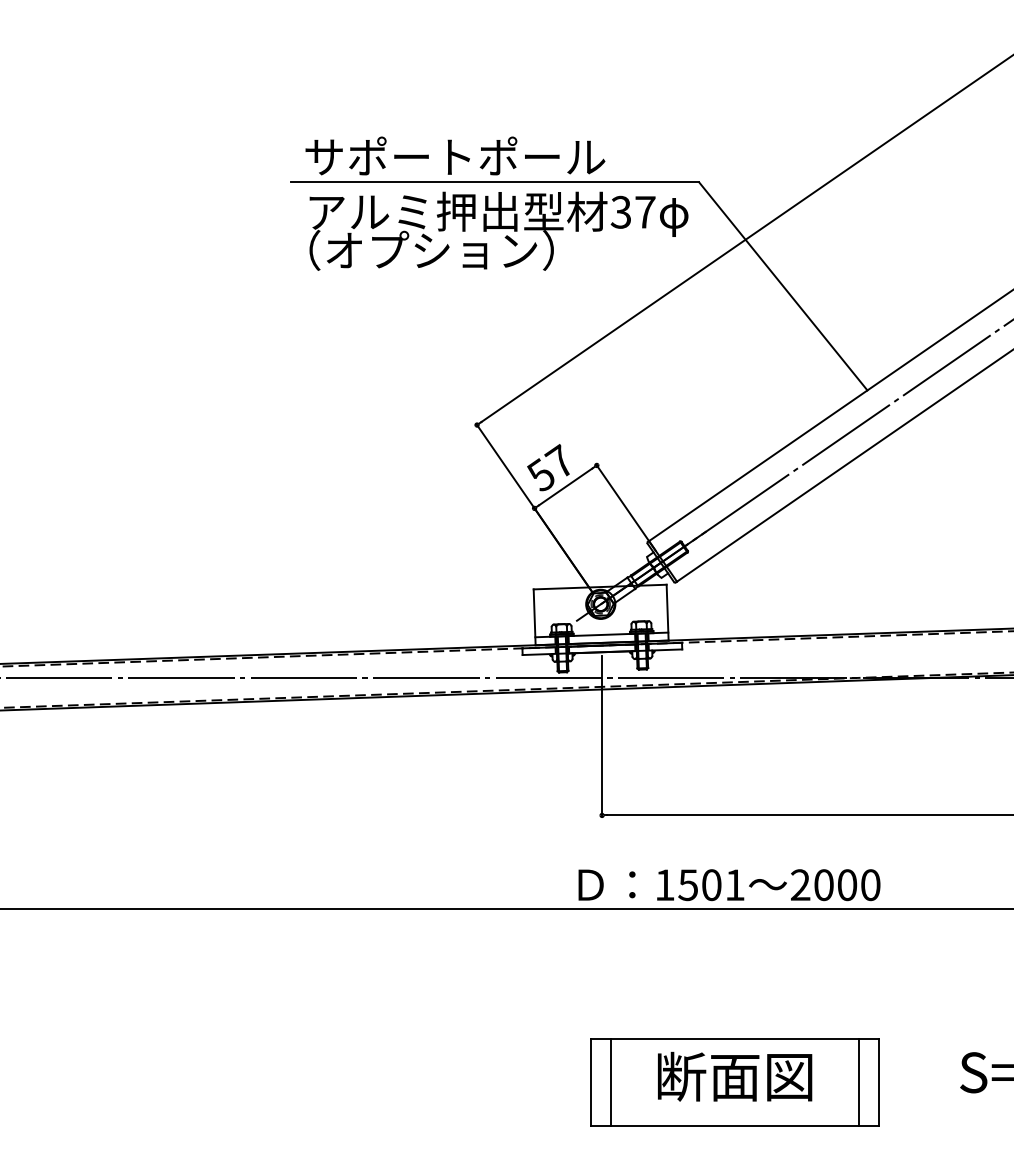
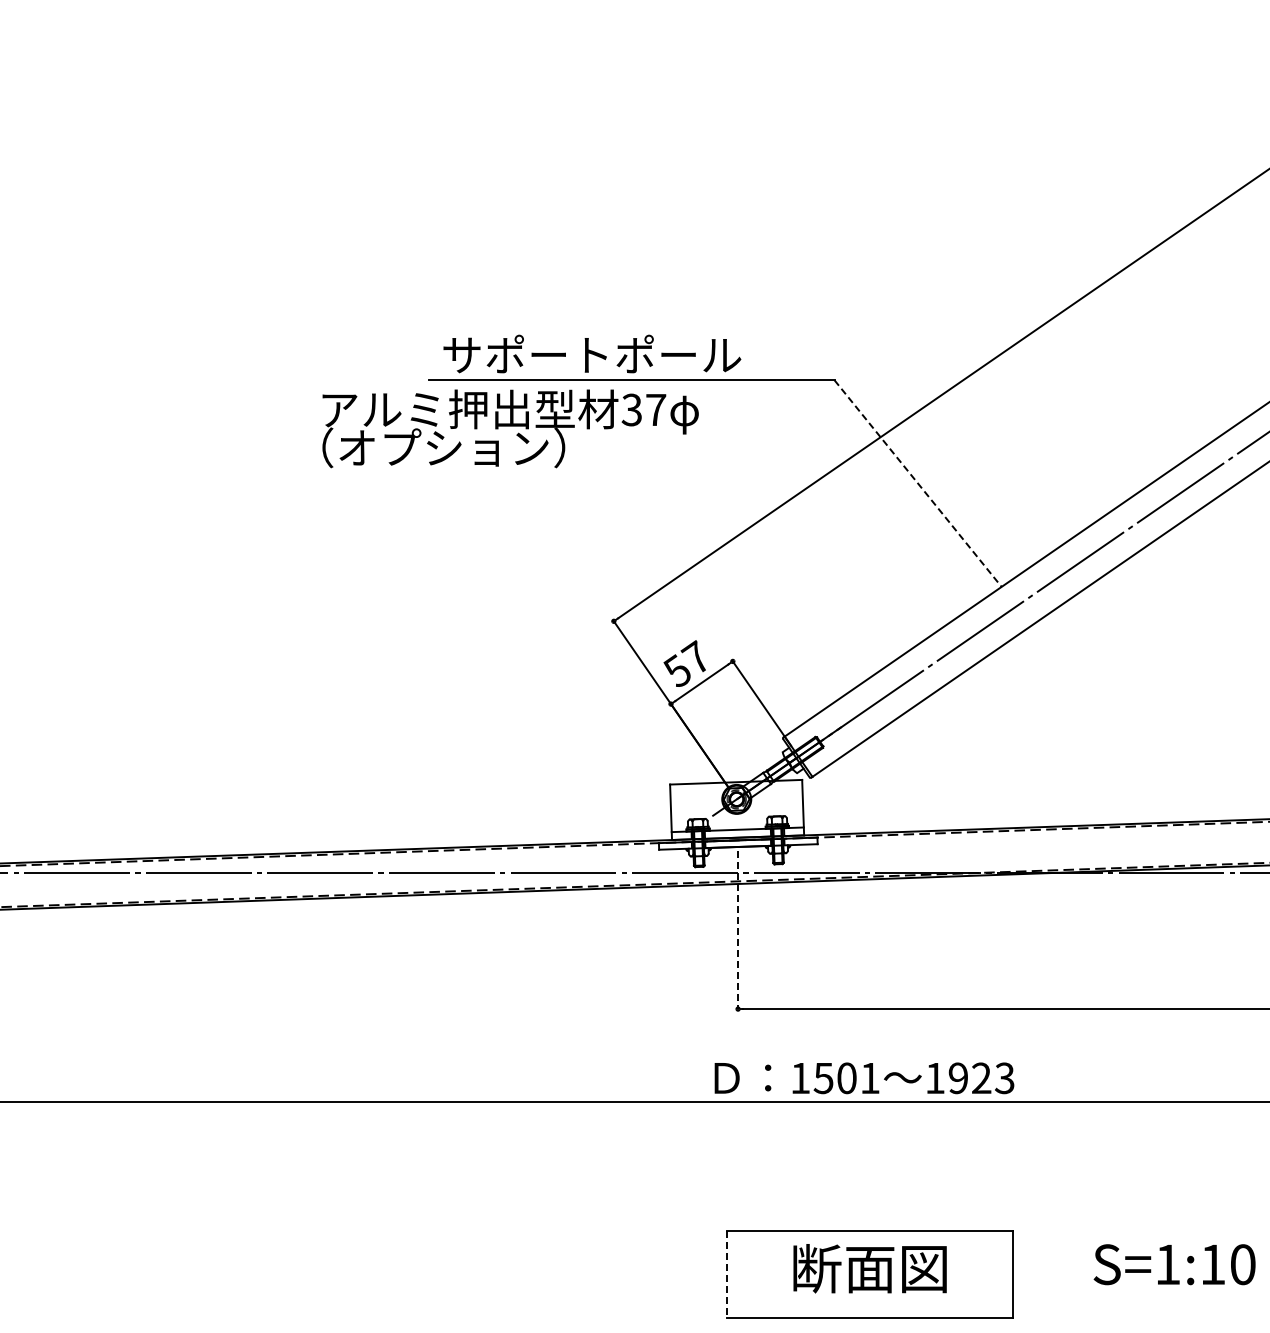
text: (498, 230) -> (510, 428), moved
line: (783, 286) -> (918, 483), solid -> dashed
line: (602, 736) -> (738, 930), solid -> dashed
text: (835, 885) -> (969, 1078), 2000 -> 1923
line: (591, 1082) -> (727, 1274), solid -> dashed
line: (611, 1082) -> (747, 1274), removed
line: (859, 1082) -> (993, 1274), removed

